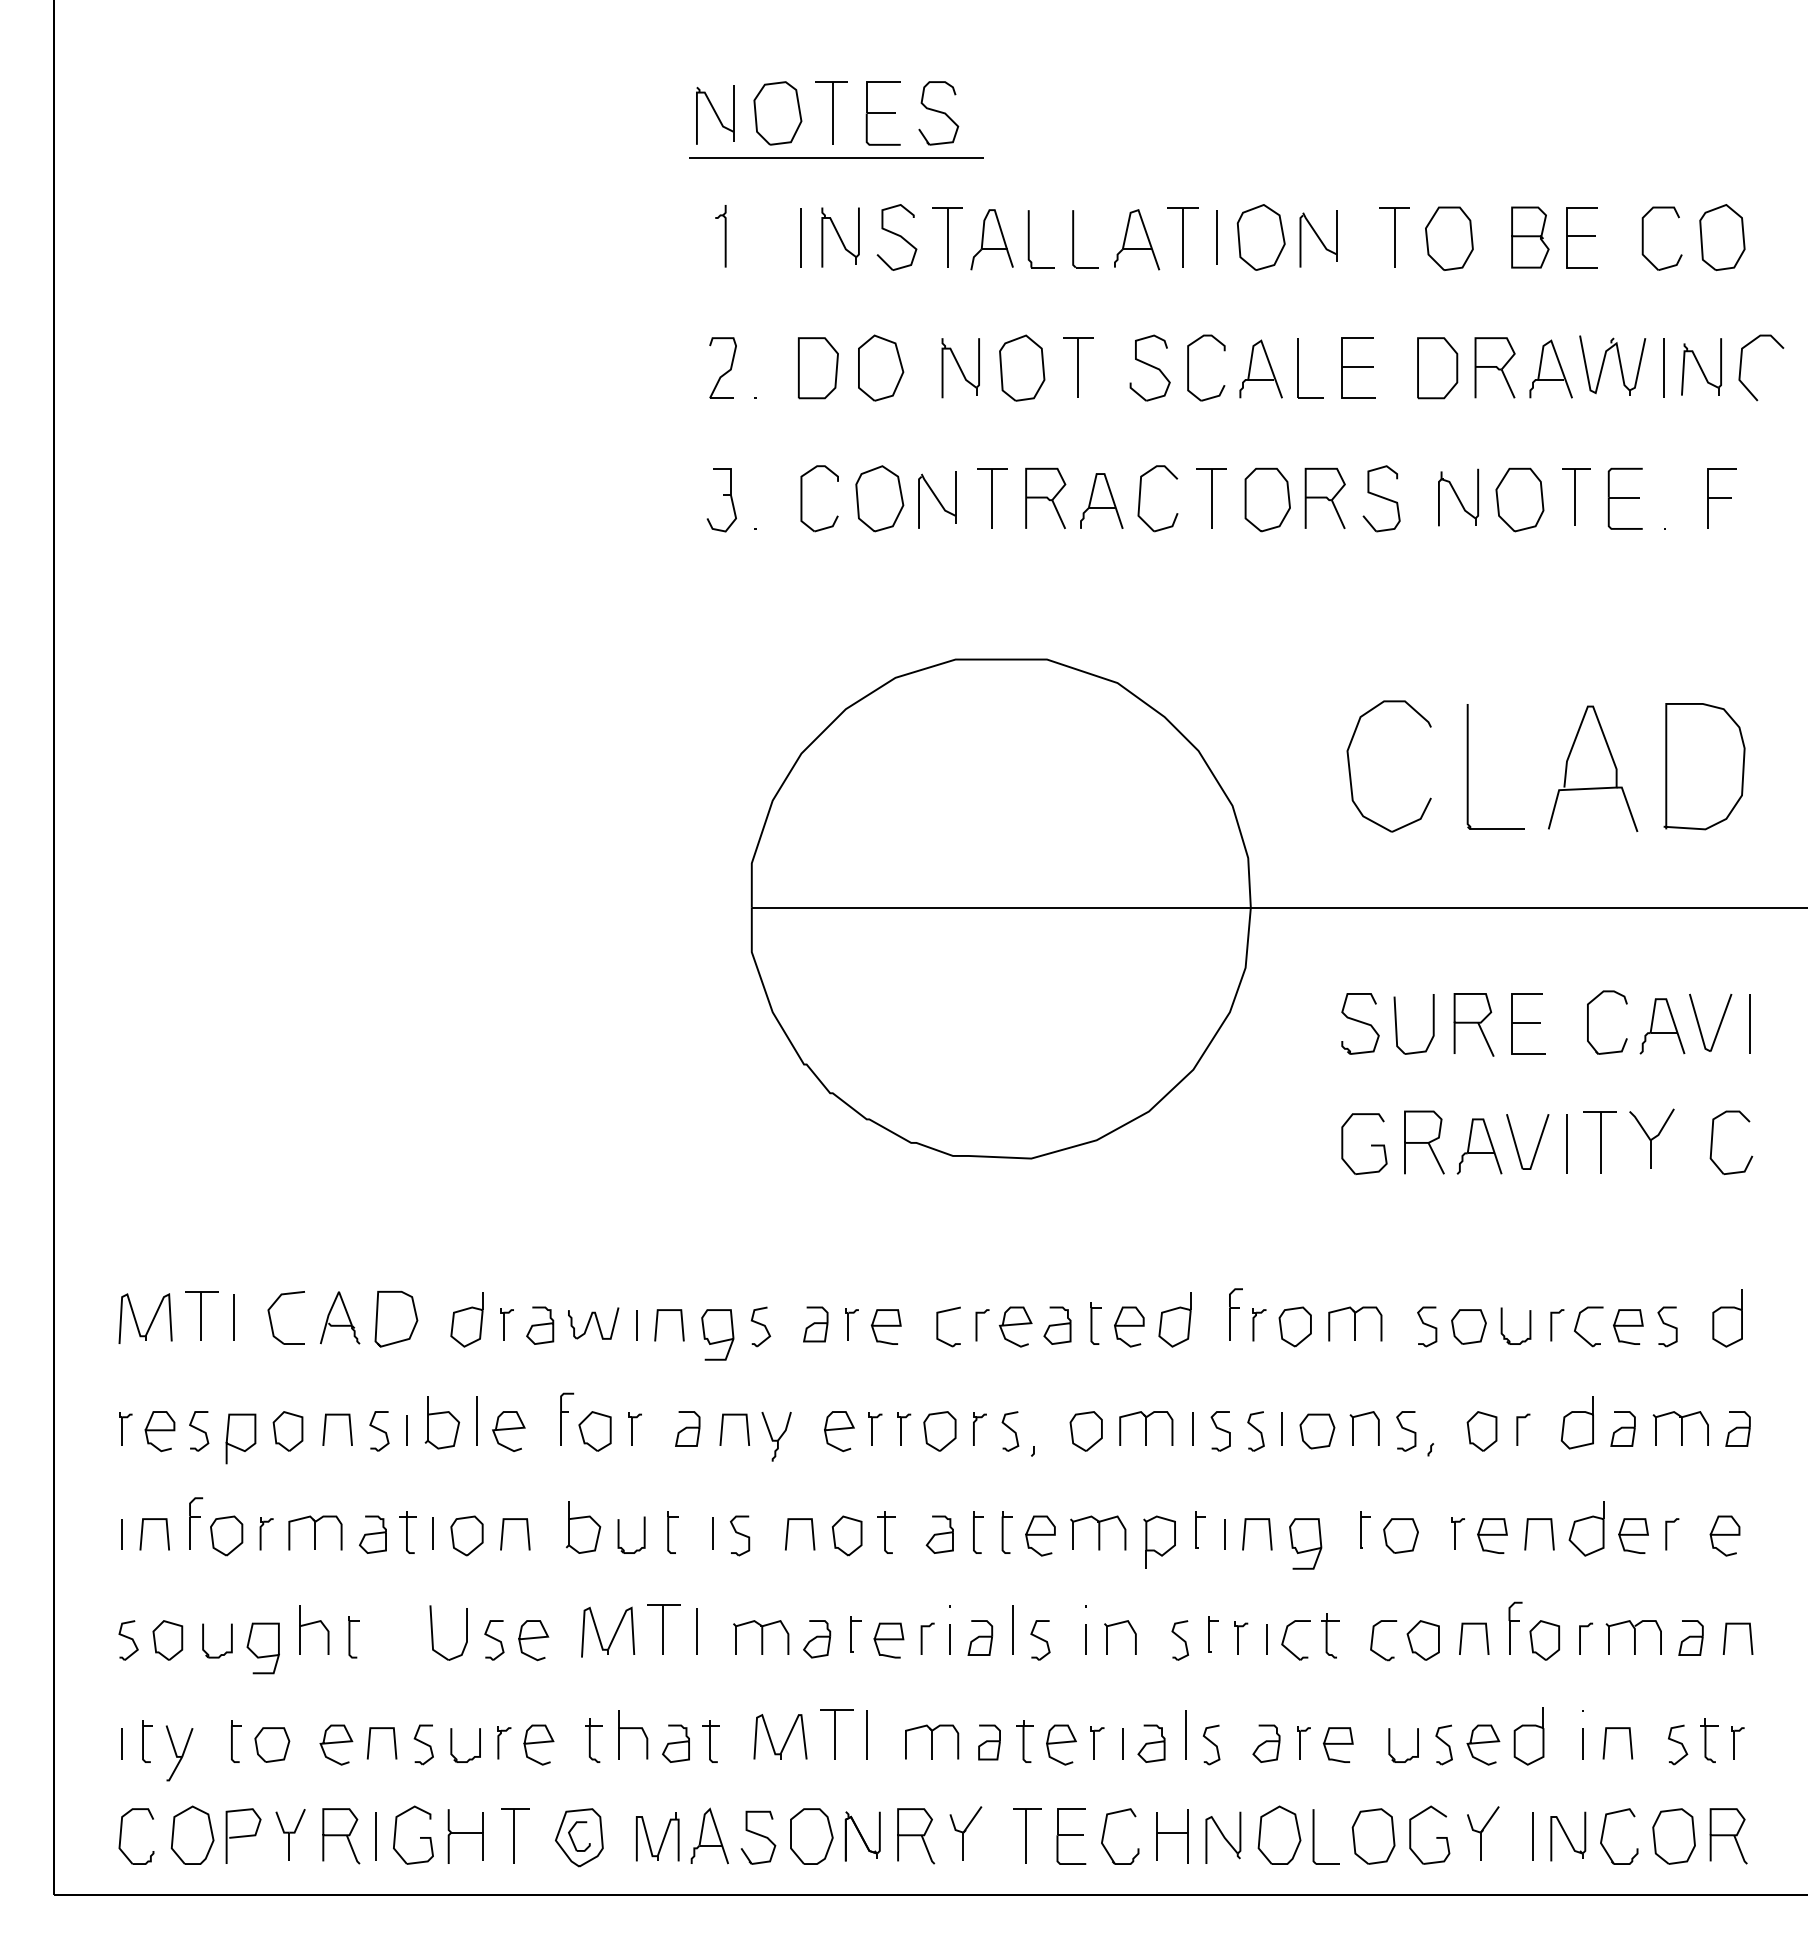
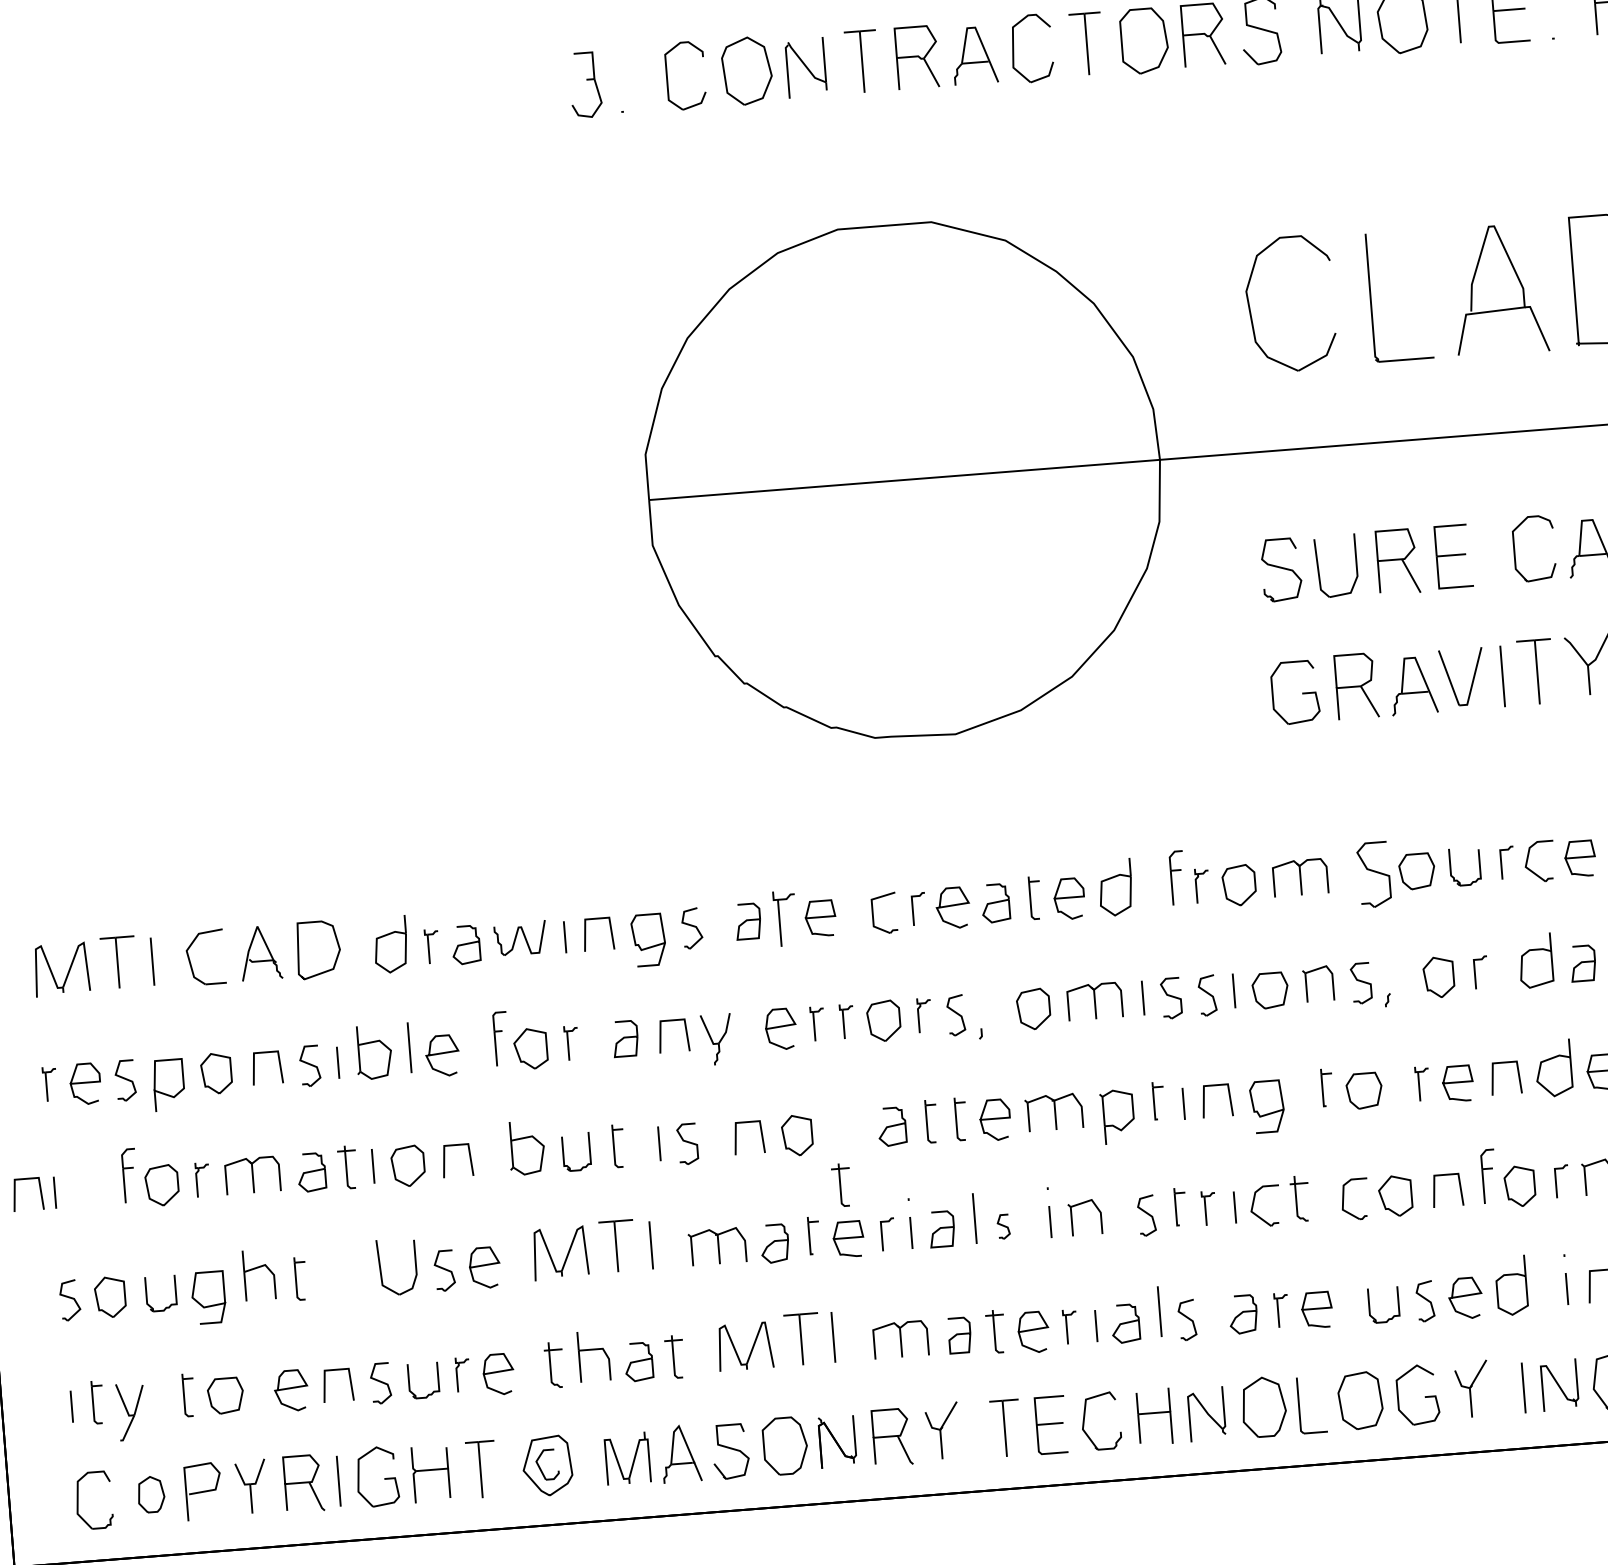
part: (851, 1324) -> (784, 918), size x1.6
part: (1427, 1326) -> (1374, 874), size x1.6
part: (886, 1532) -> (841, 1185), moved
line: (142, 1534) -> (15, 1195), moved
part: (1040, 1640) -> (1003, 1226), size x0.6
part: (192, 1834) -> (151, 1493), size x0.6

